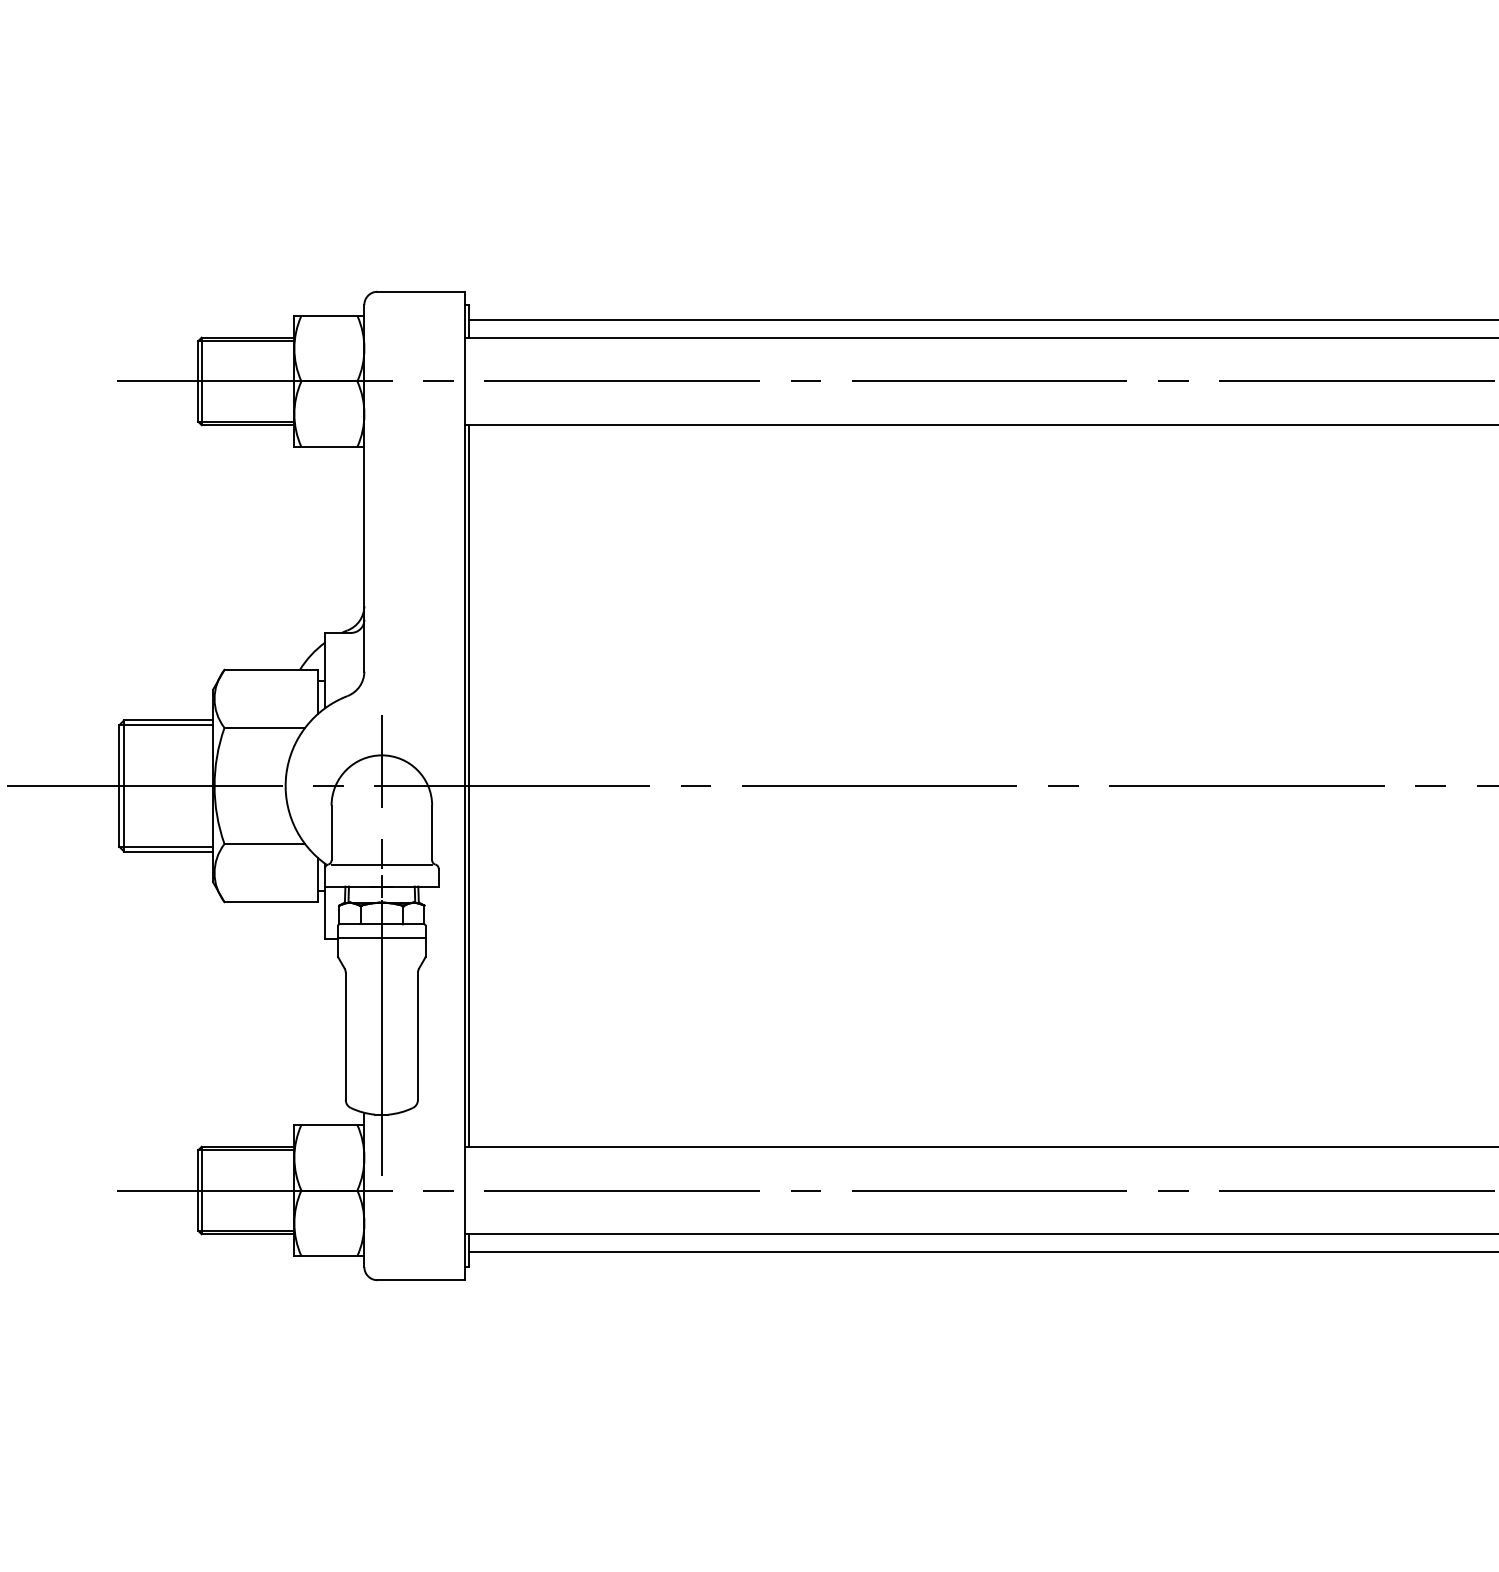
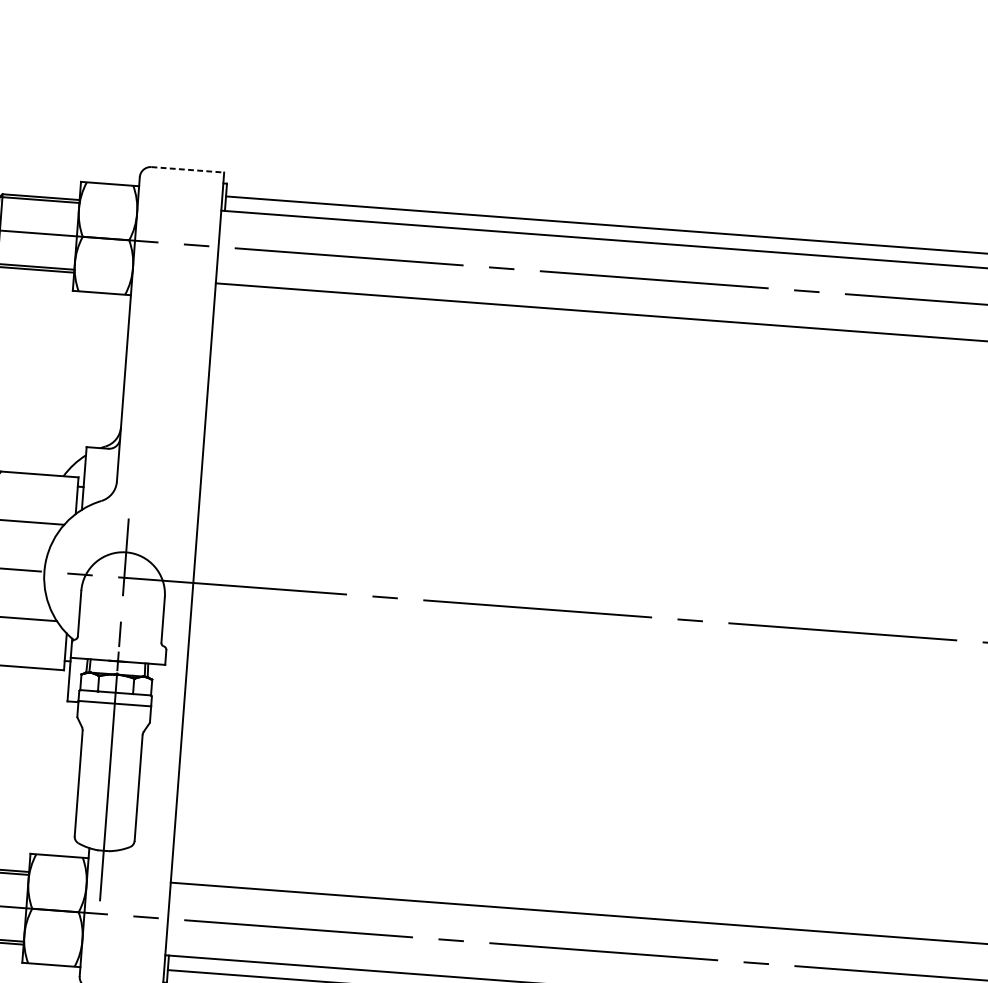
line: (421, 291) -> (188, 169), solid -> dashed
line: (469, 785) -> (197, 582), removed
line: (381, 864) -> (119, 642), removed

